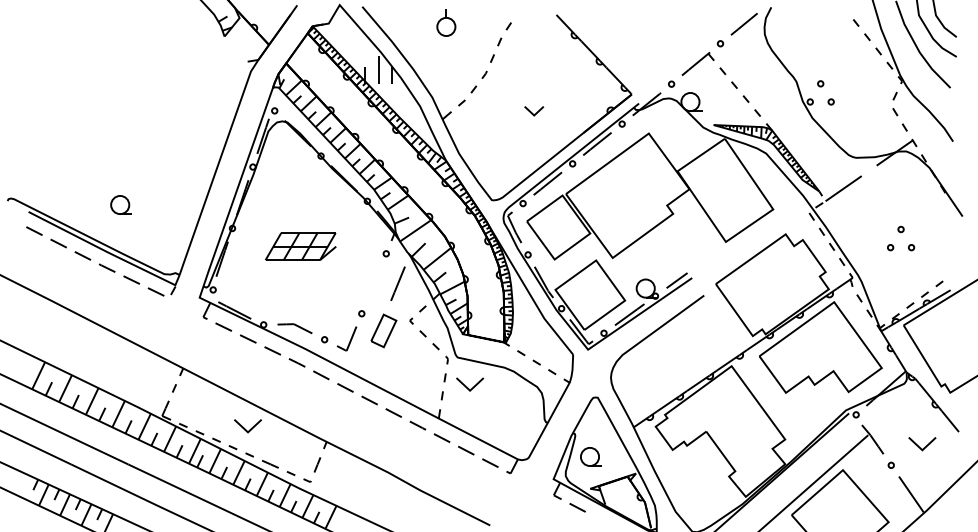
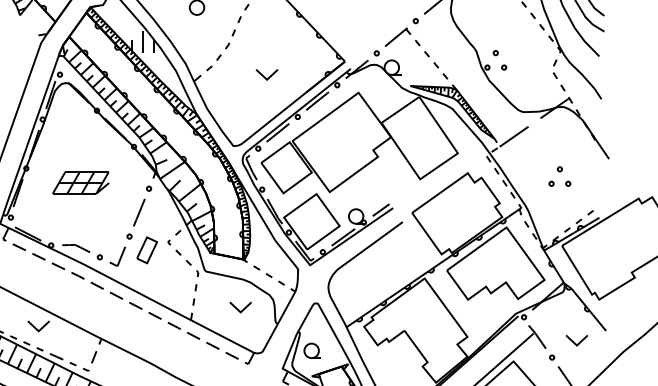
part: (534, 111) -> (267, 75), size x1.43
line: (397, 283) -> (138, 212), moved
part: (470, 384) -> (241, 307), moved

